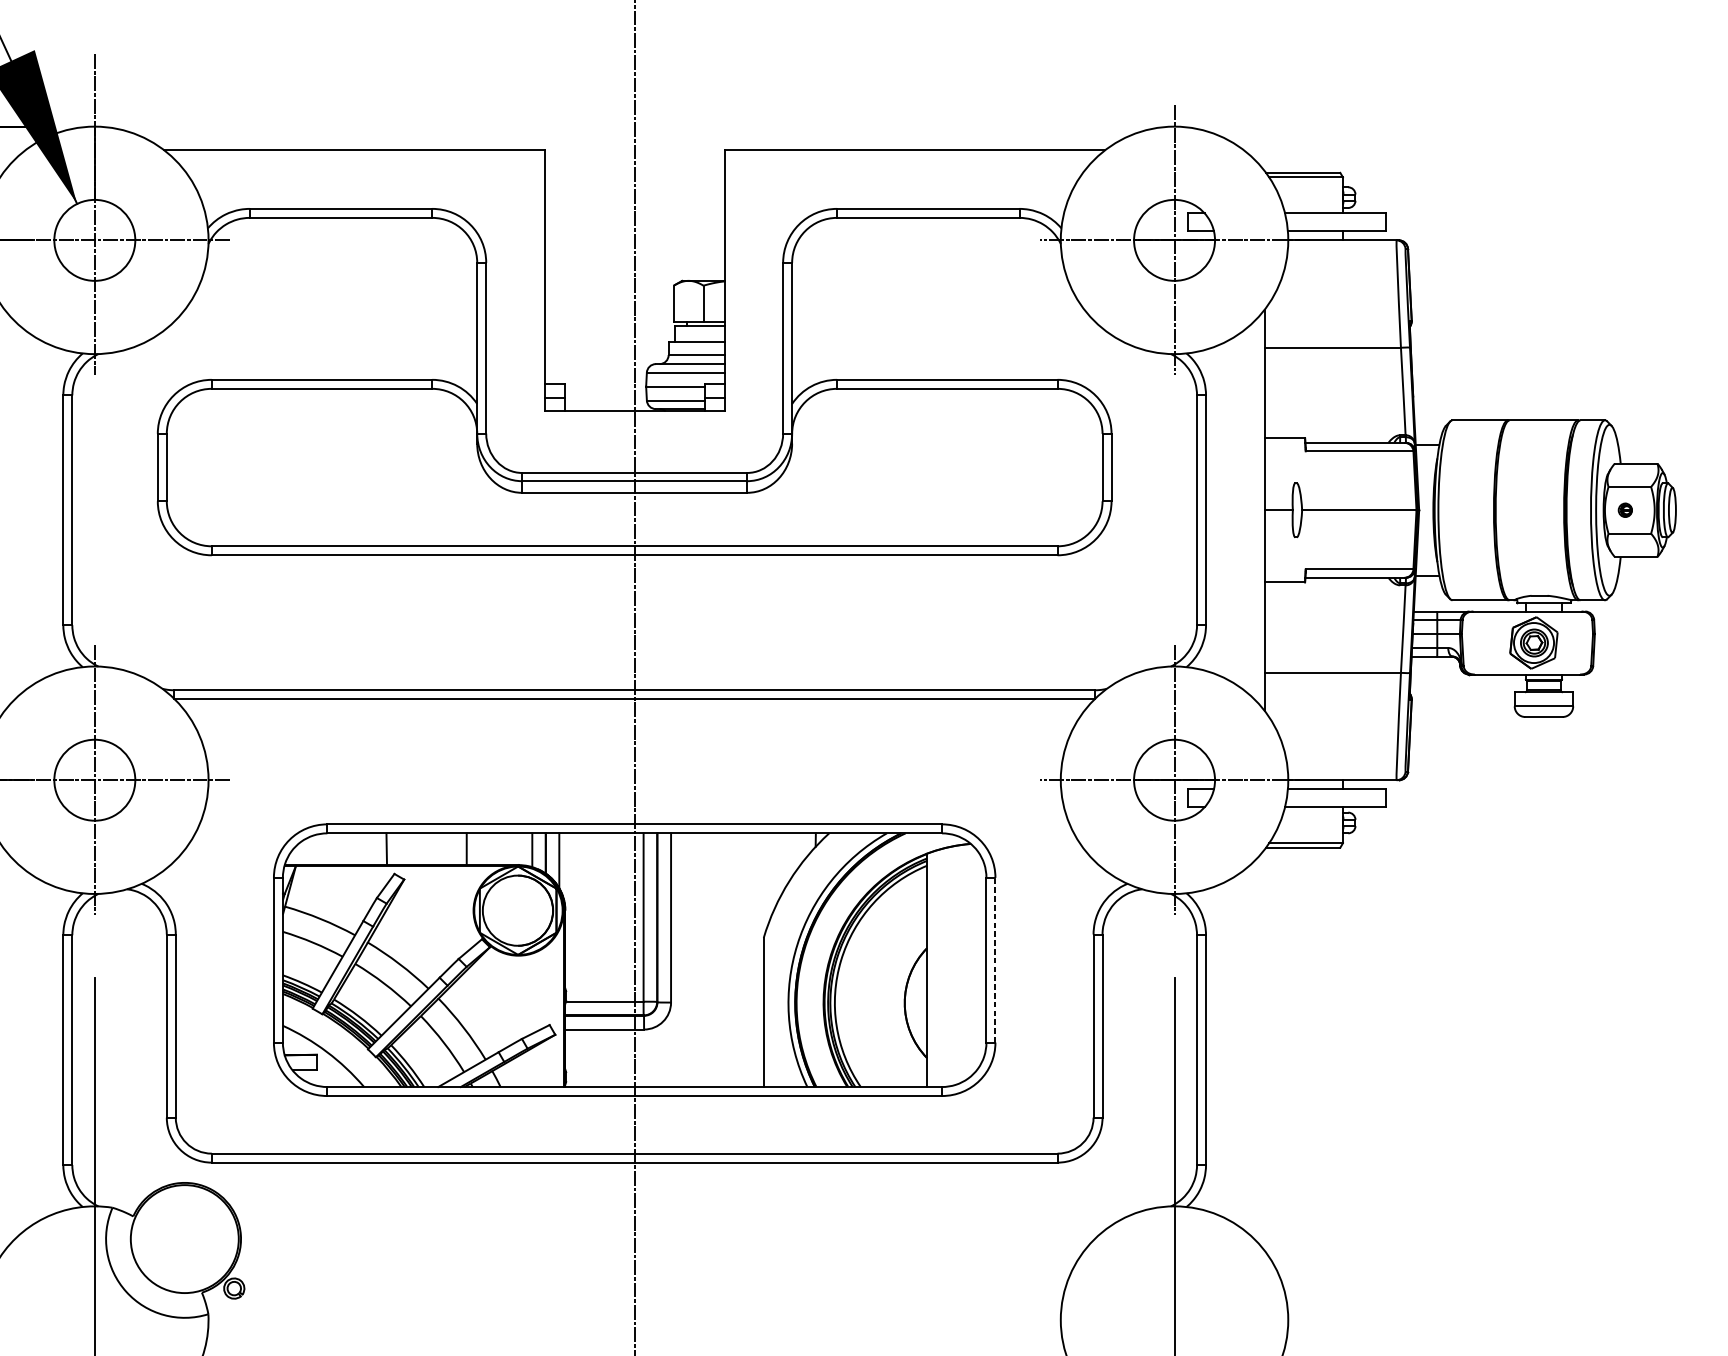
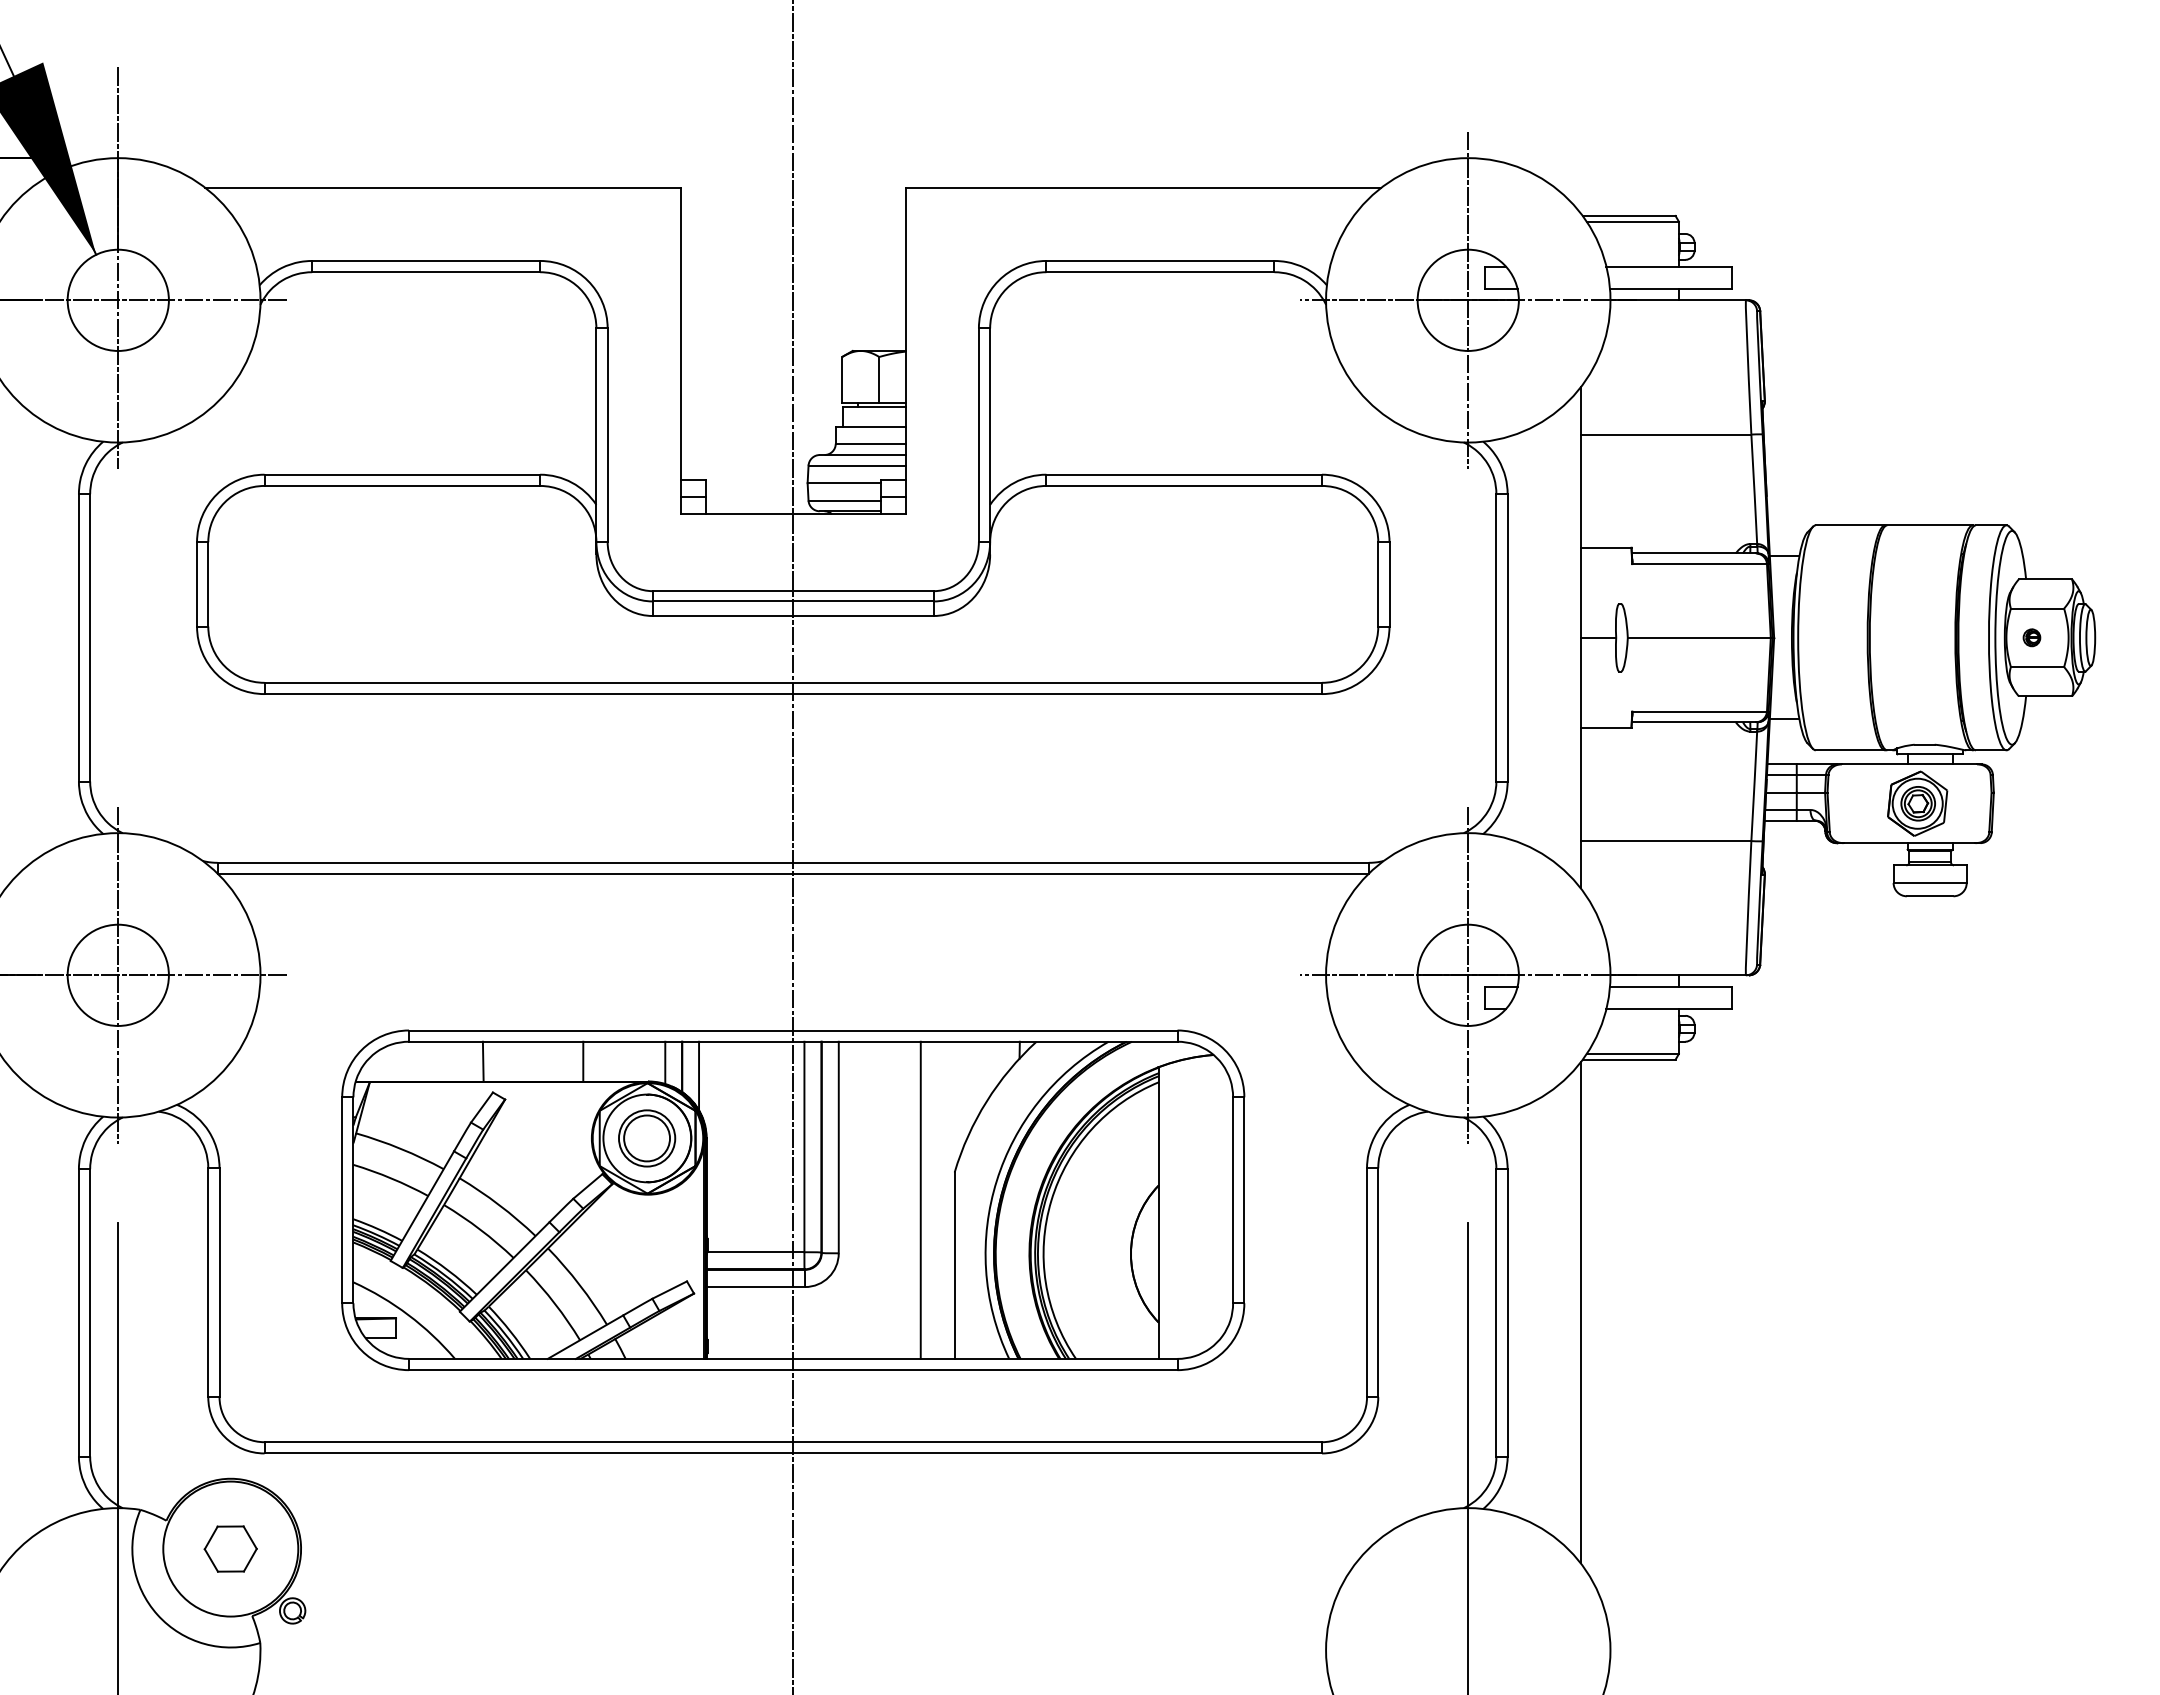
part: (518, 910) -> (647, 1138), added
line: (736, 959) -> (920, 1199), added
line: (995, 960) -> (1244, 1200), dashed -> solid
line: (1264, 1049) -> (1580, 1312), added
part: (184, 1238) -> (230, 1548), added

